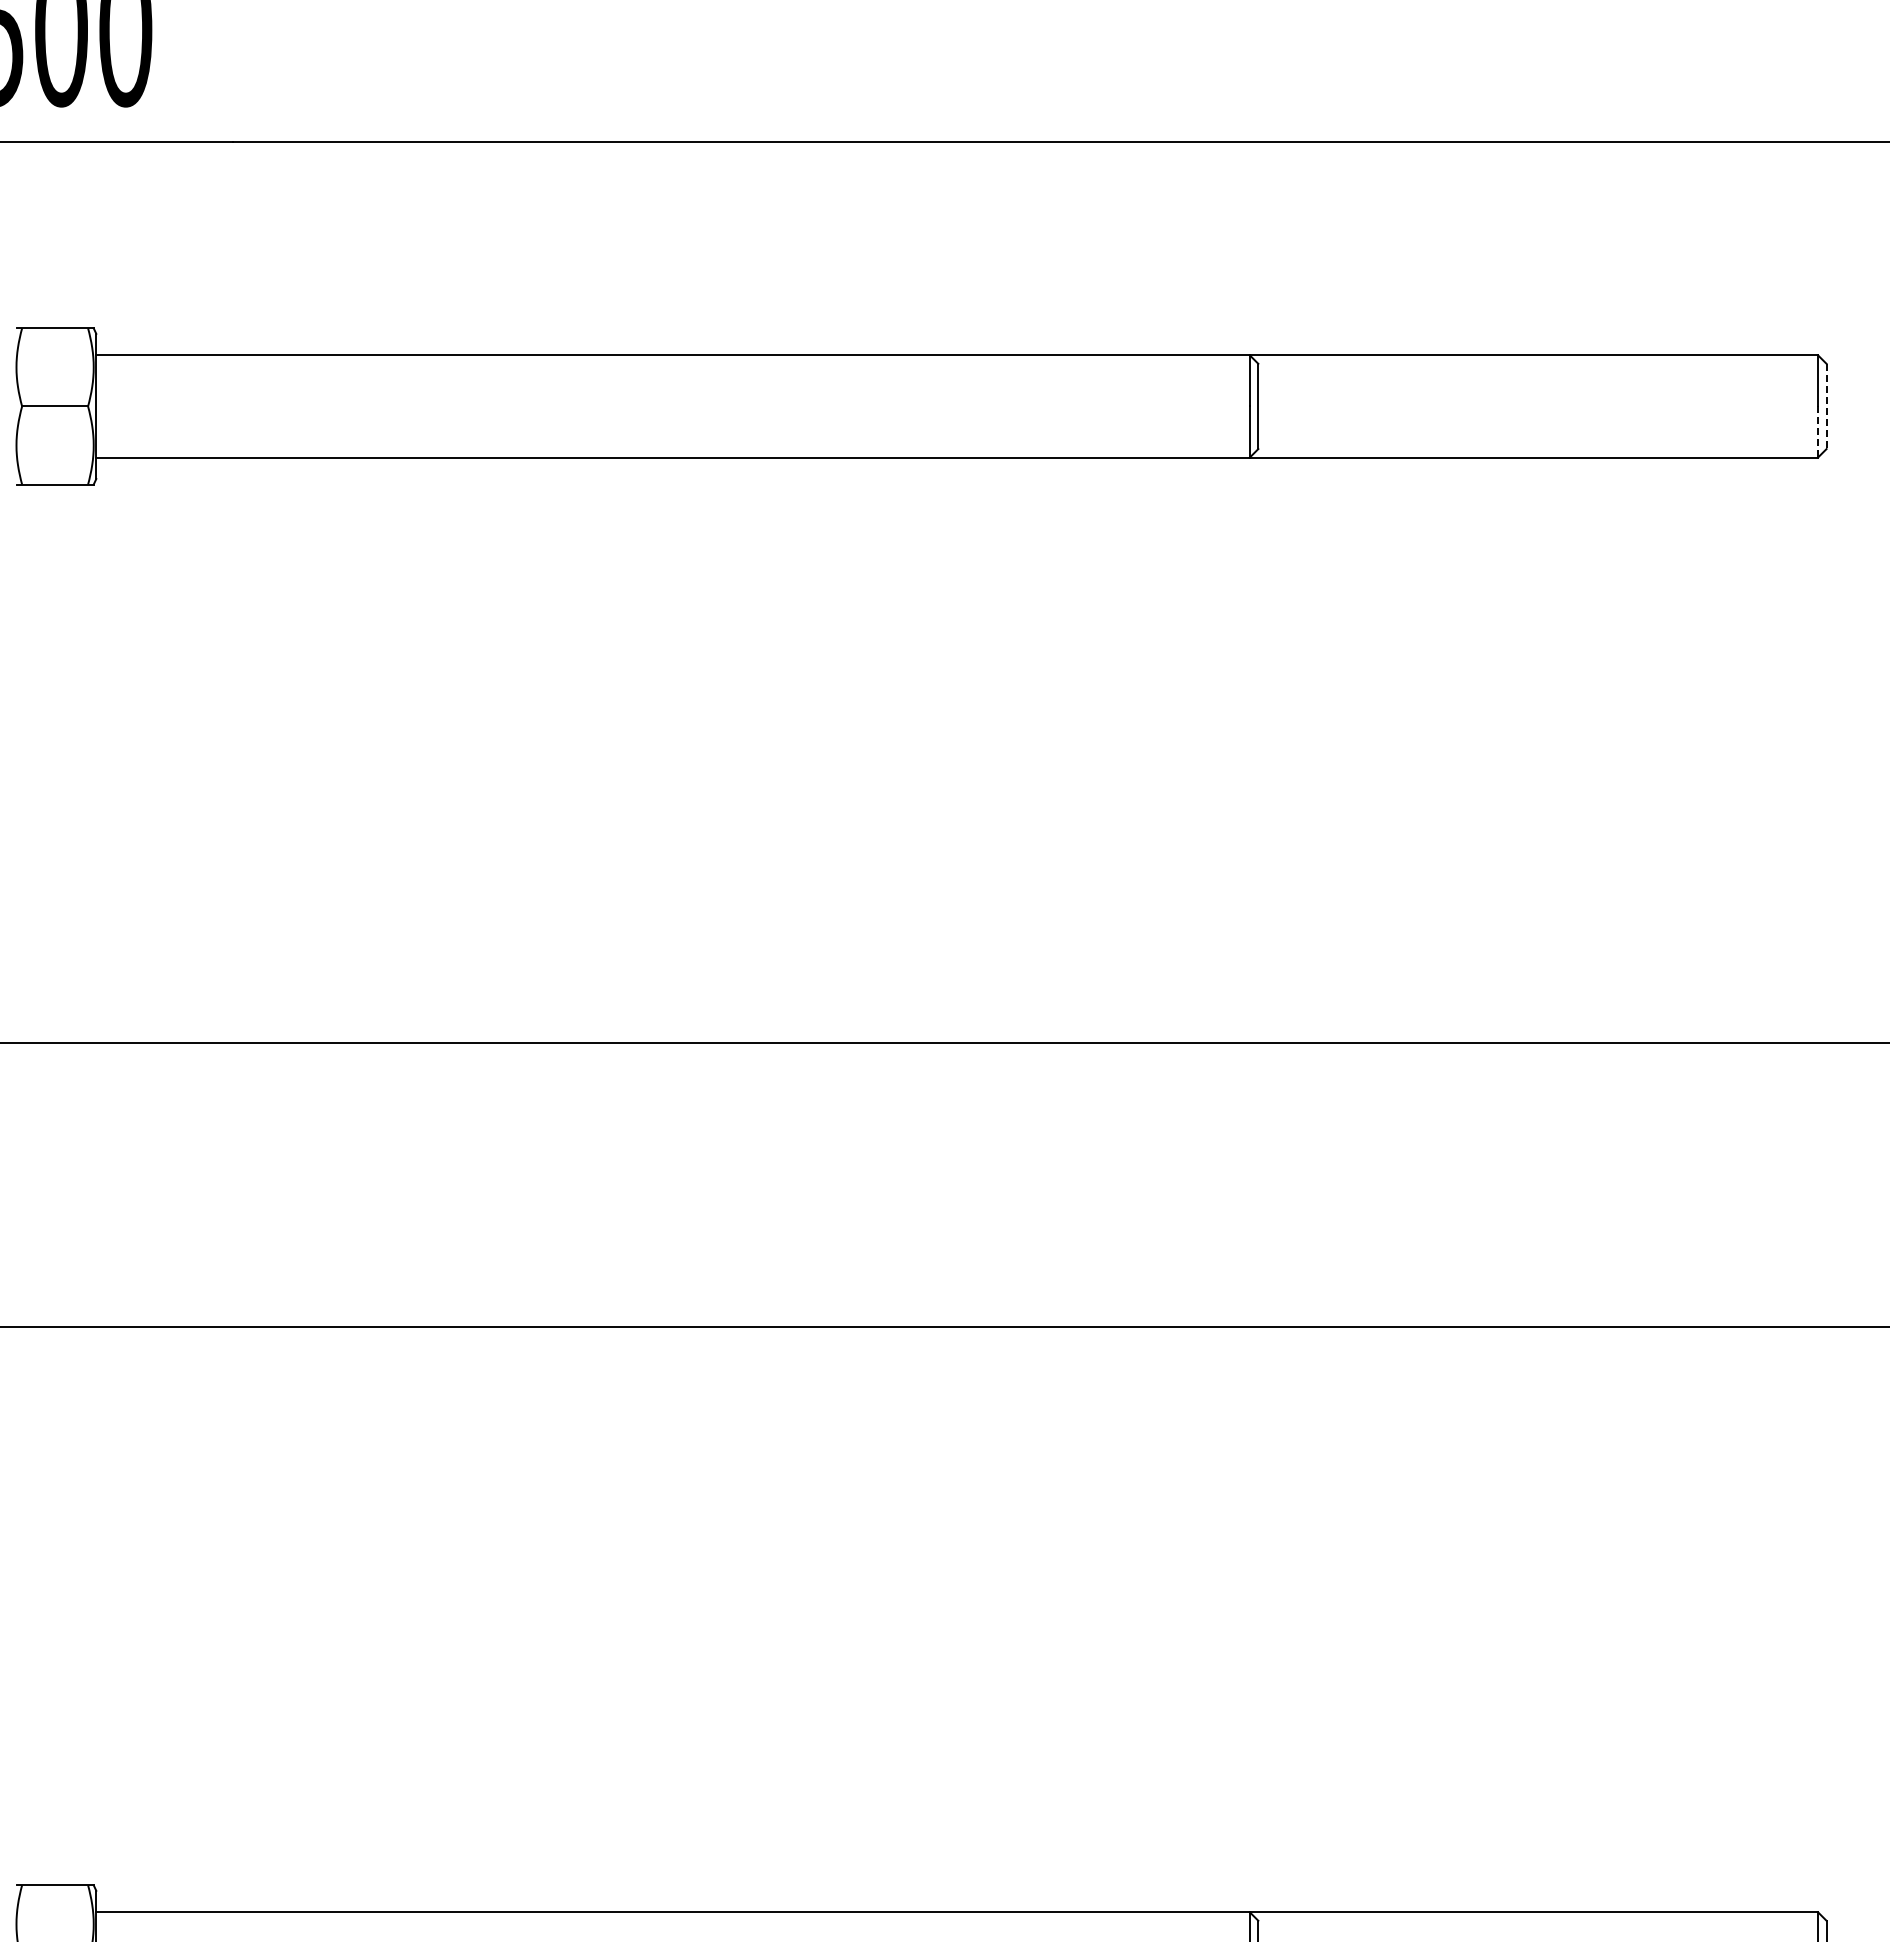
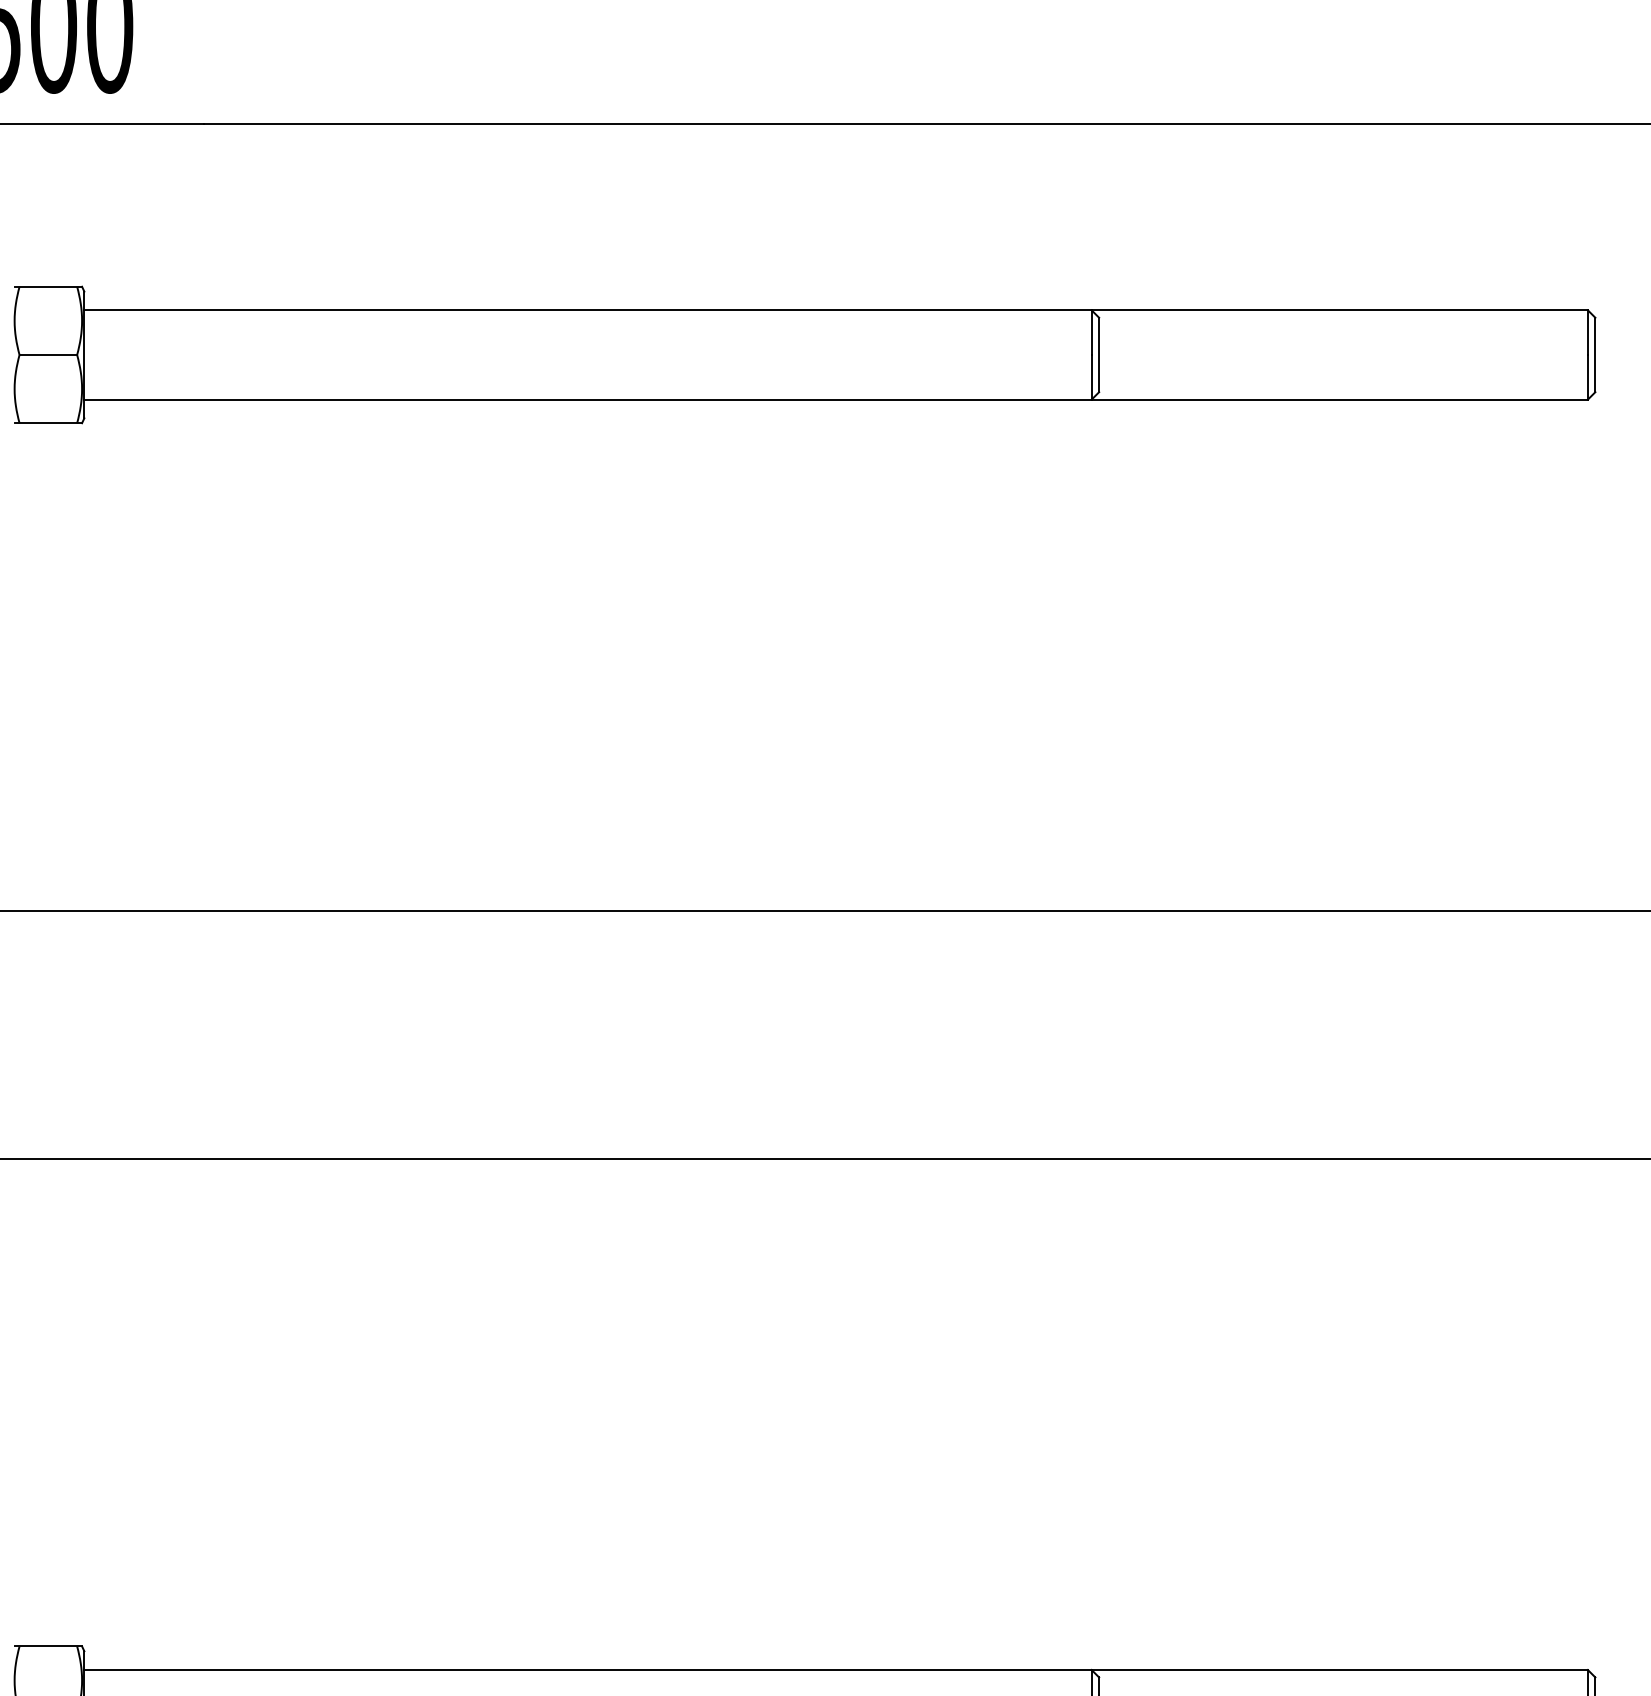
line: (1826, 406) -> (1595, 355), dashed -> solid
line: (1818, 432) -> (1588, 377), dashed -> solid

